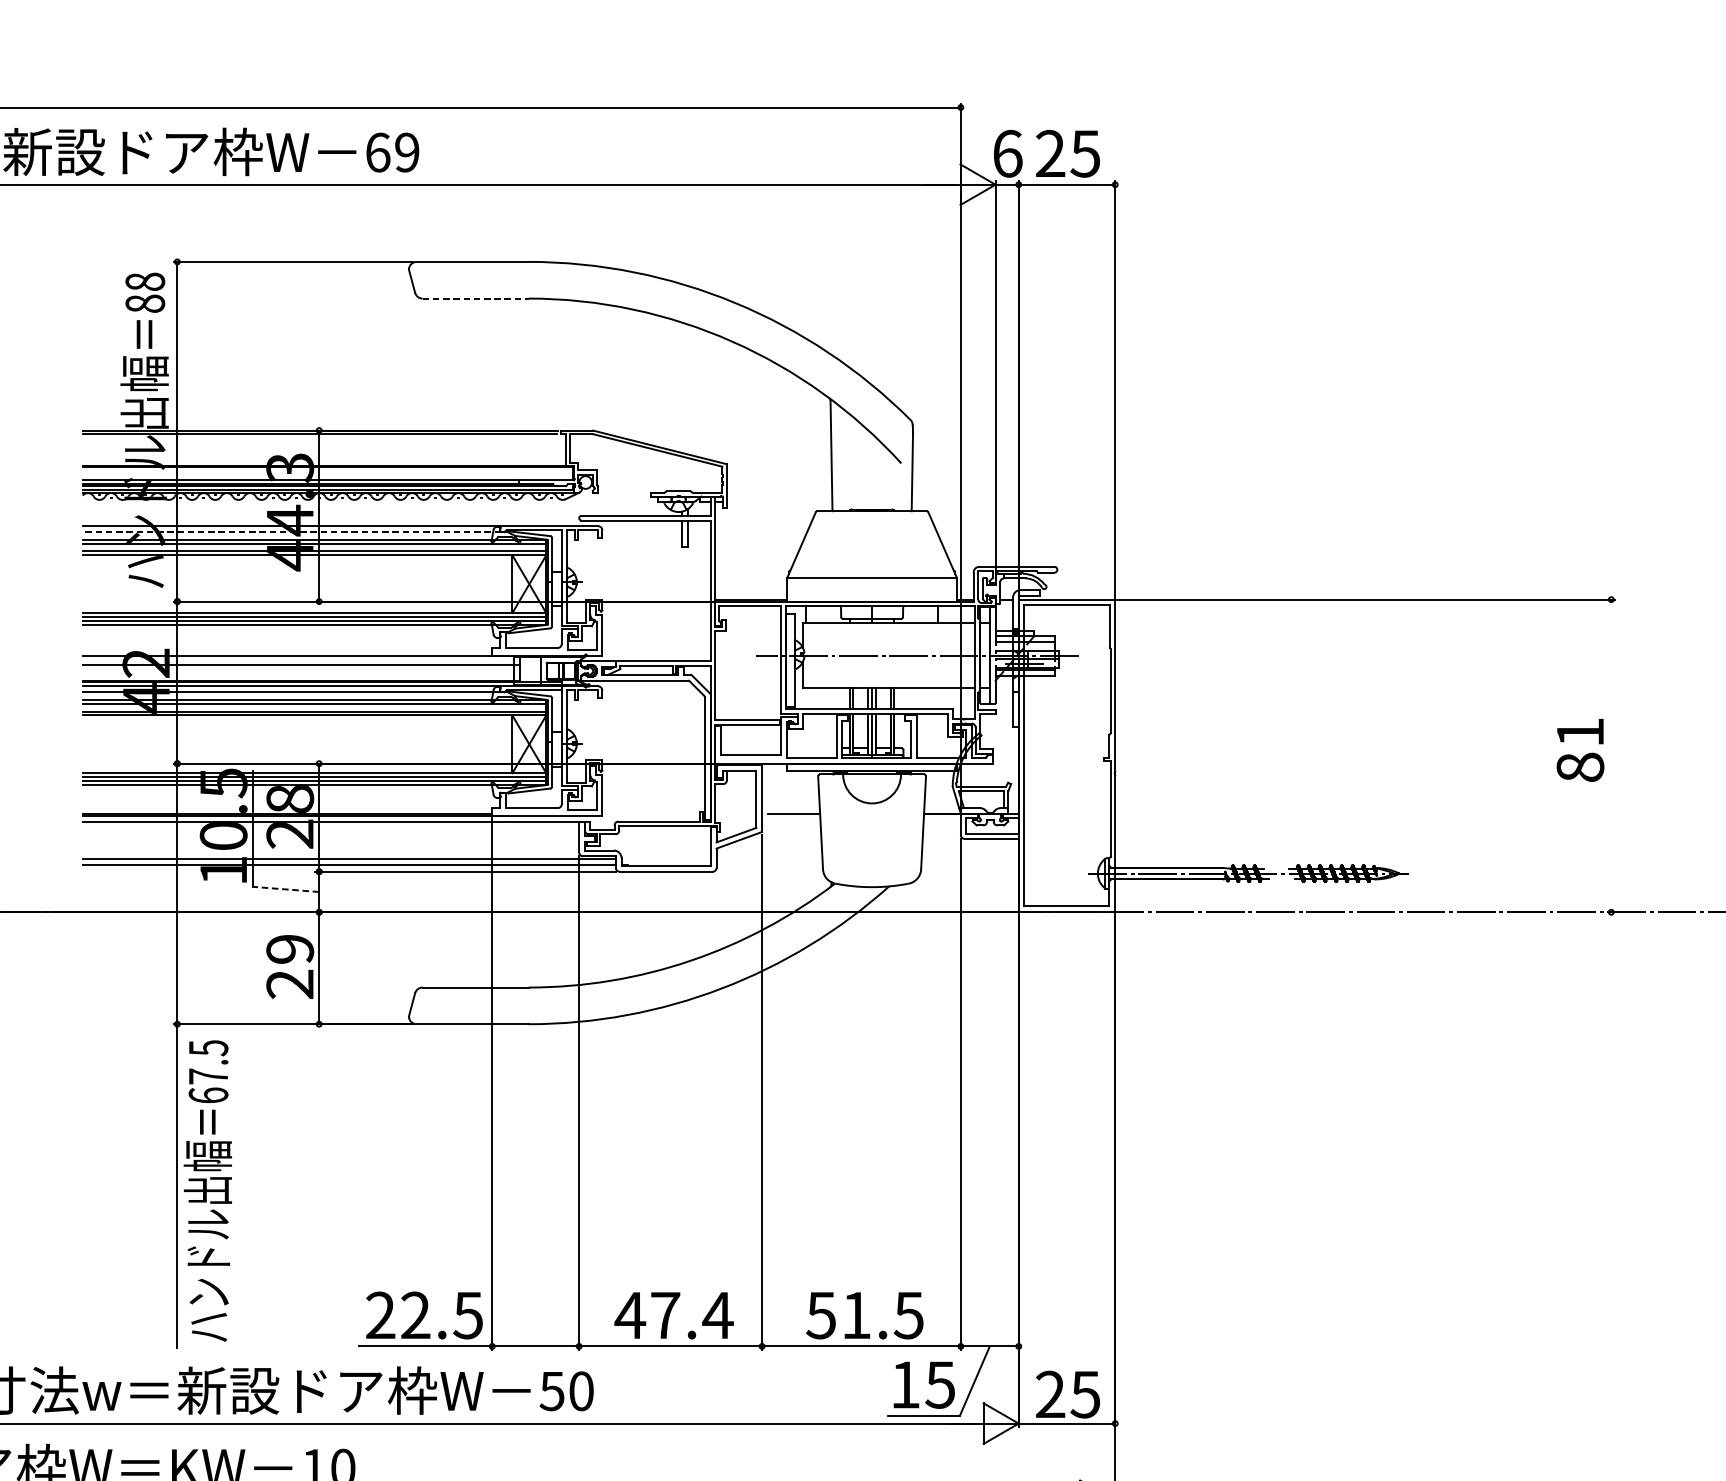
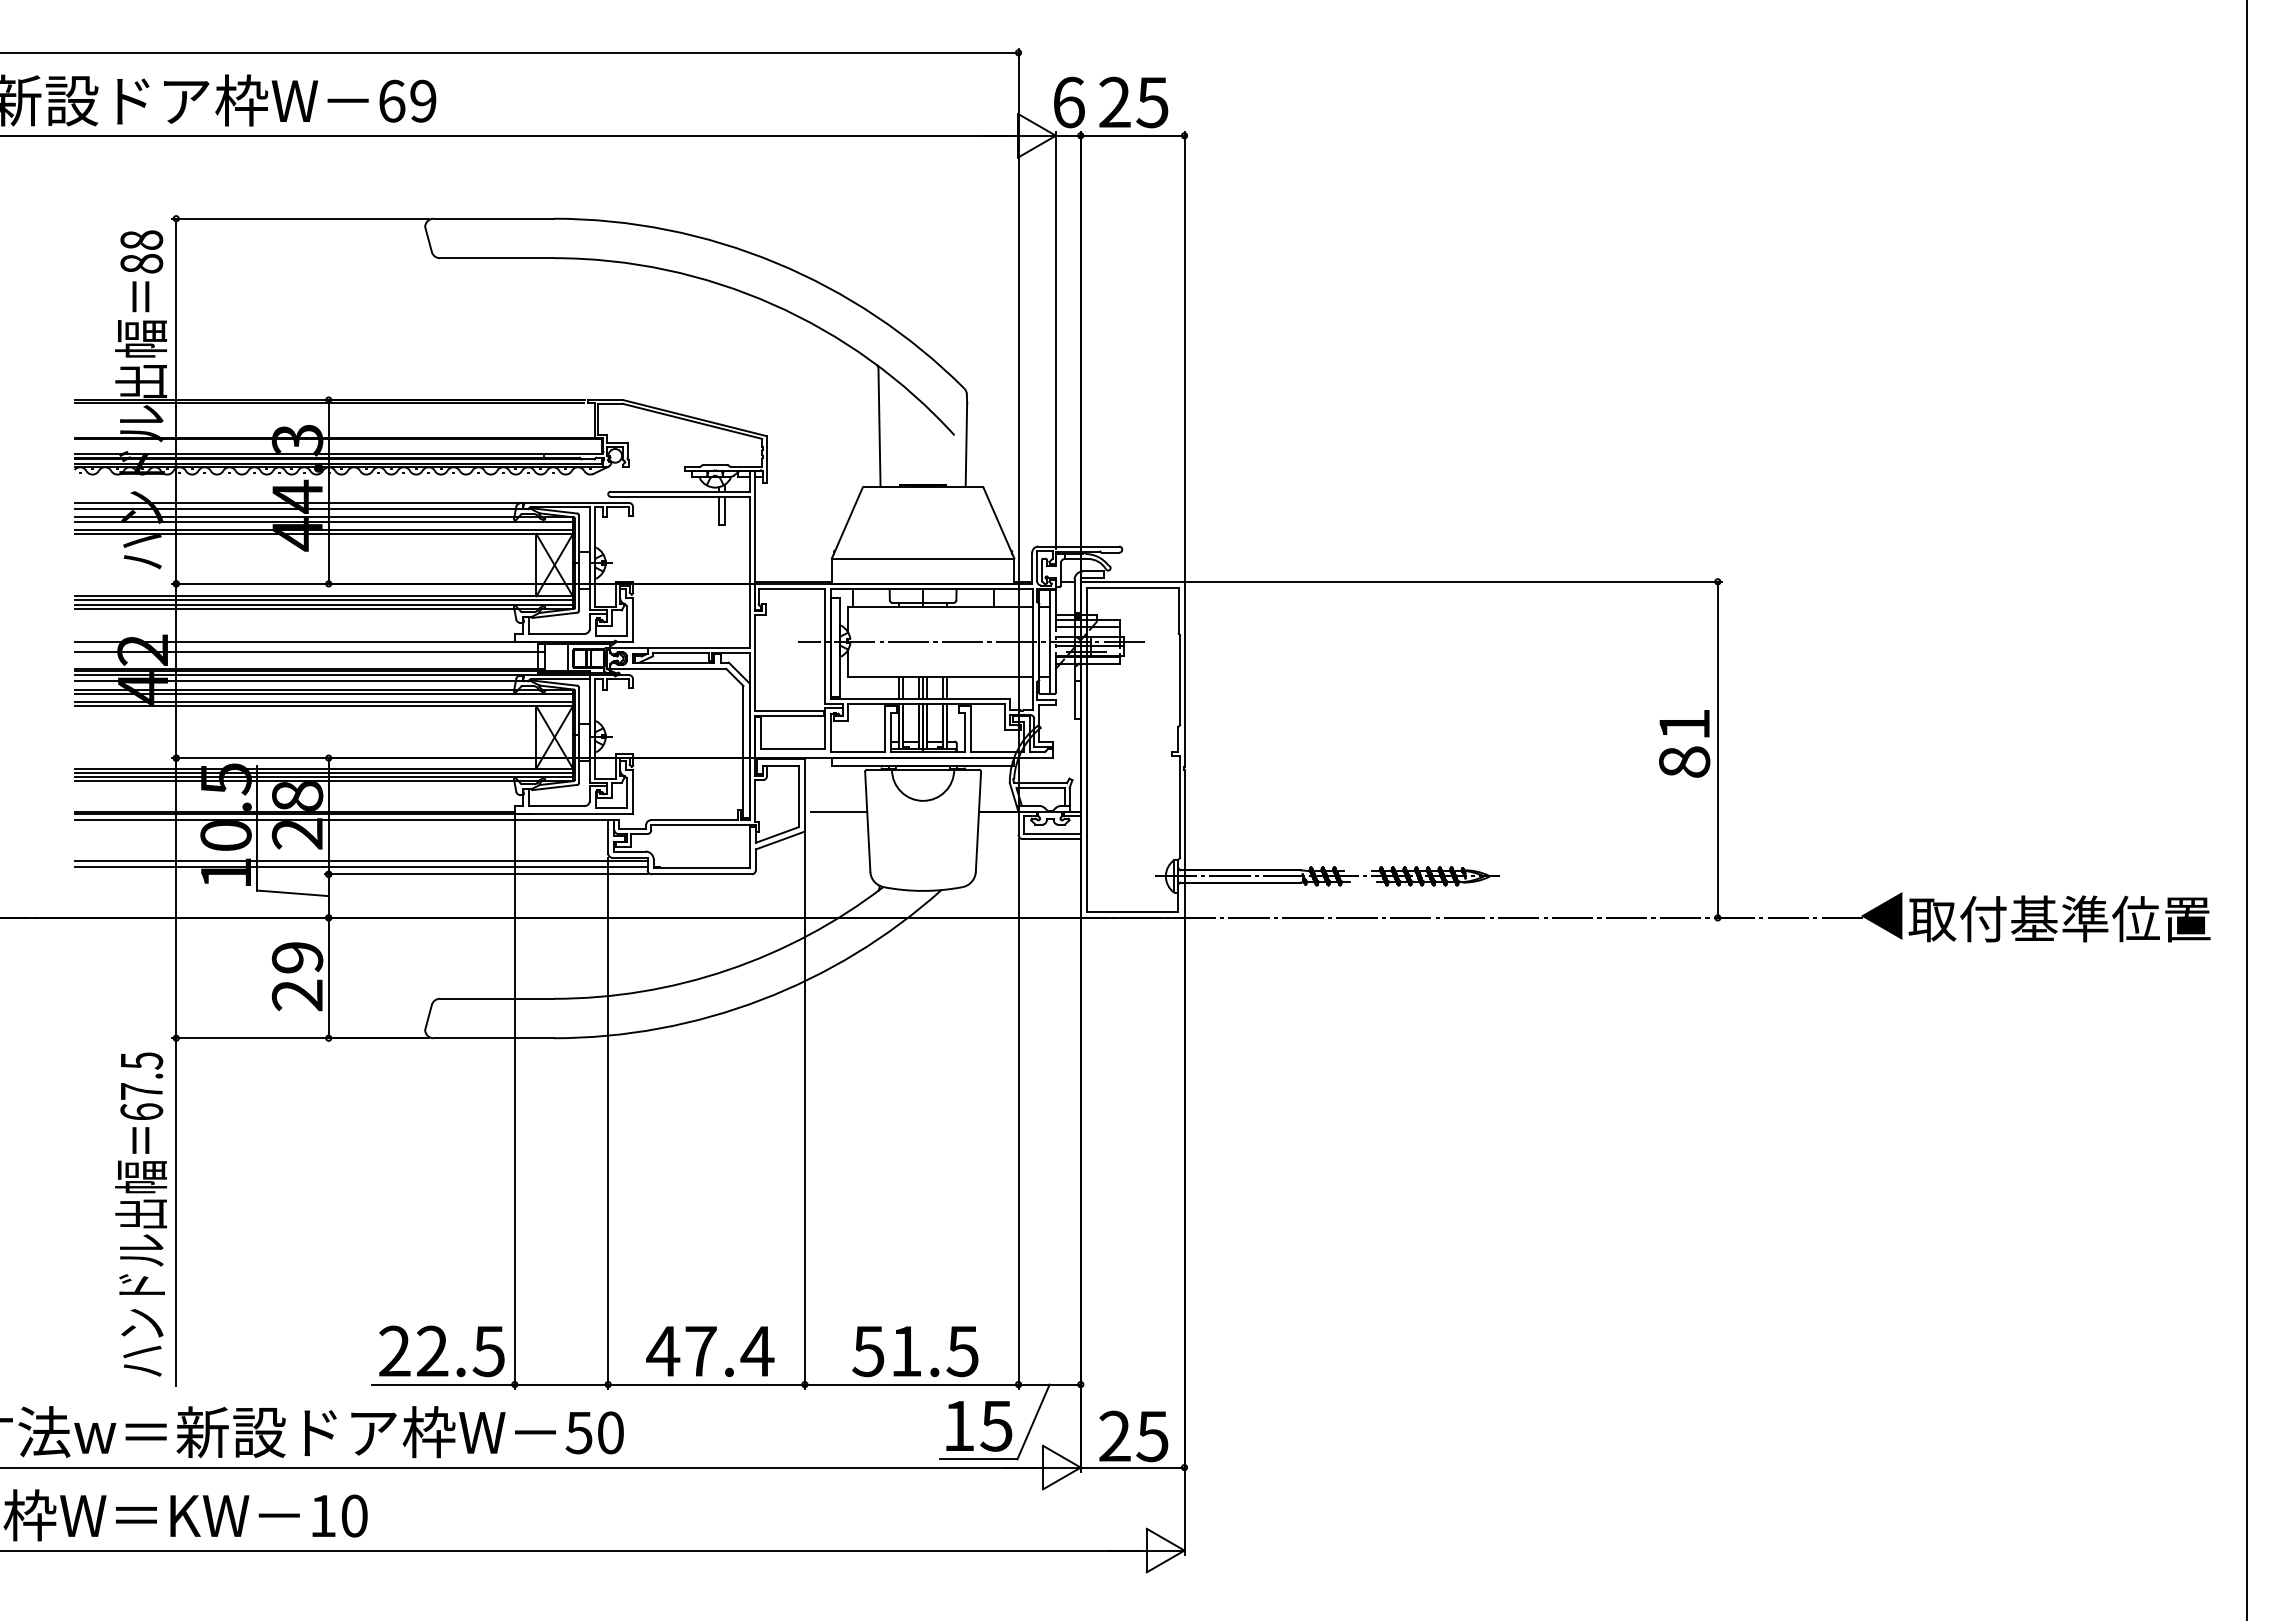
line: (476, 298) -> (497, 258), dashed -> solid
line: (292, 532) -> (299, 509), dashed -> solid
line: (1611, 755) -> (1717, 749), added
line: (285, 889) -> (292, 893), dashed -> solid
text: (207, 1190) -> (140, 1214), moved

